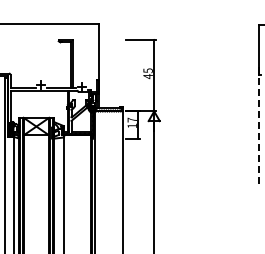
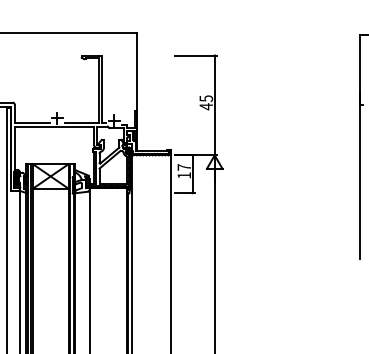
line: (258, 127) -> (359, 177), dashed -> solid

